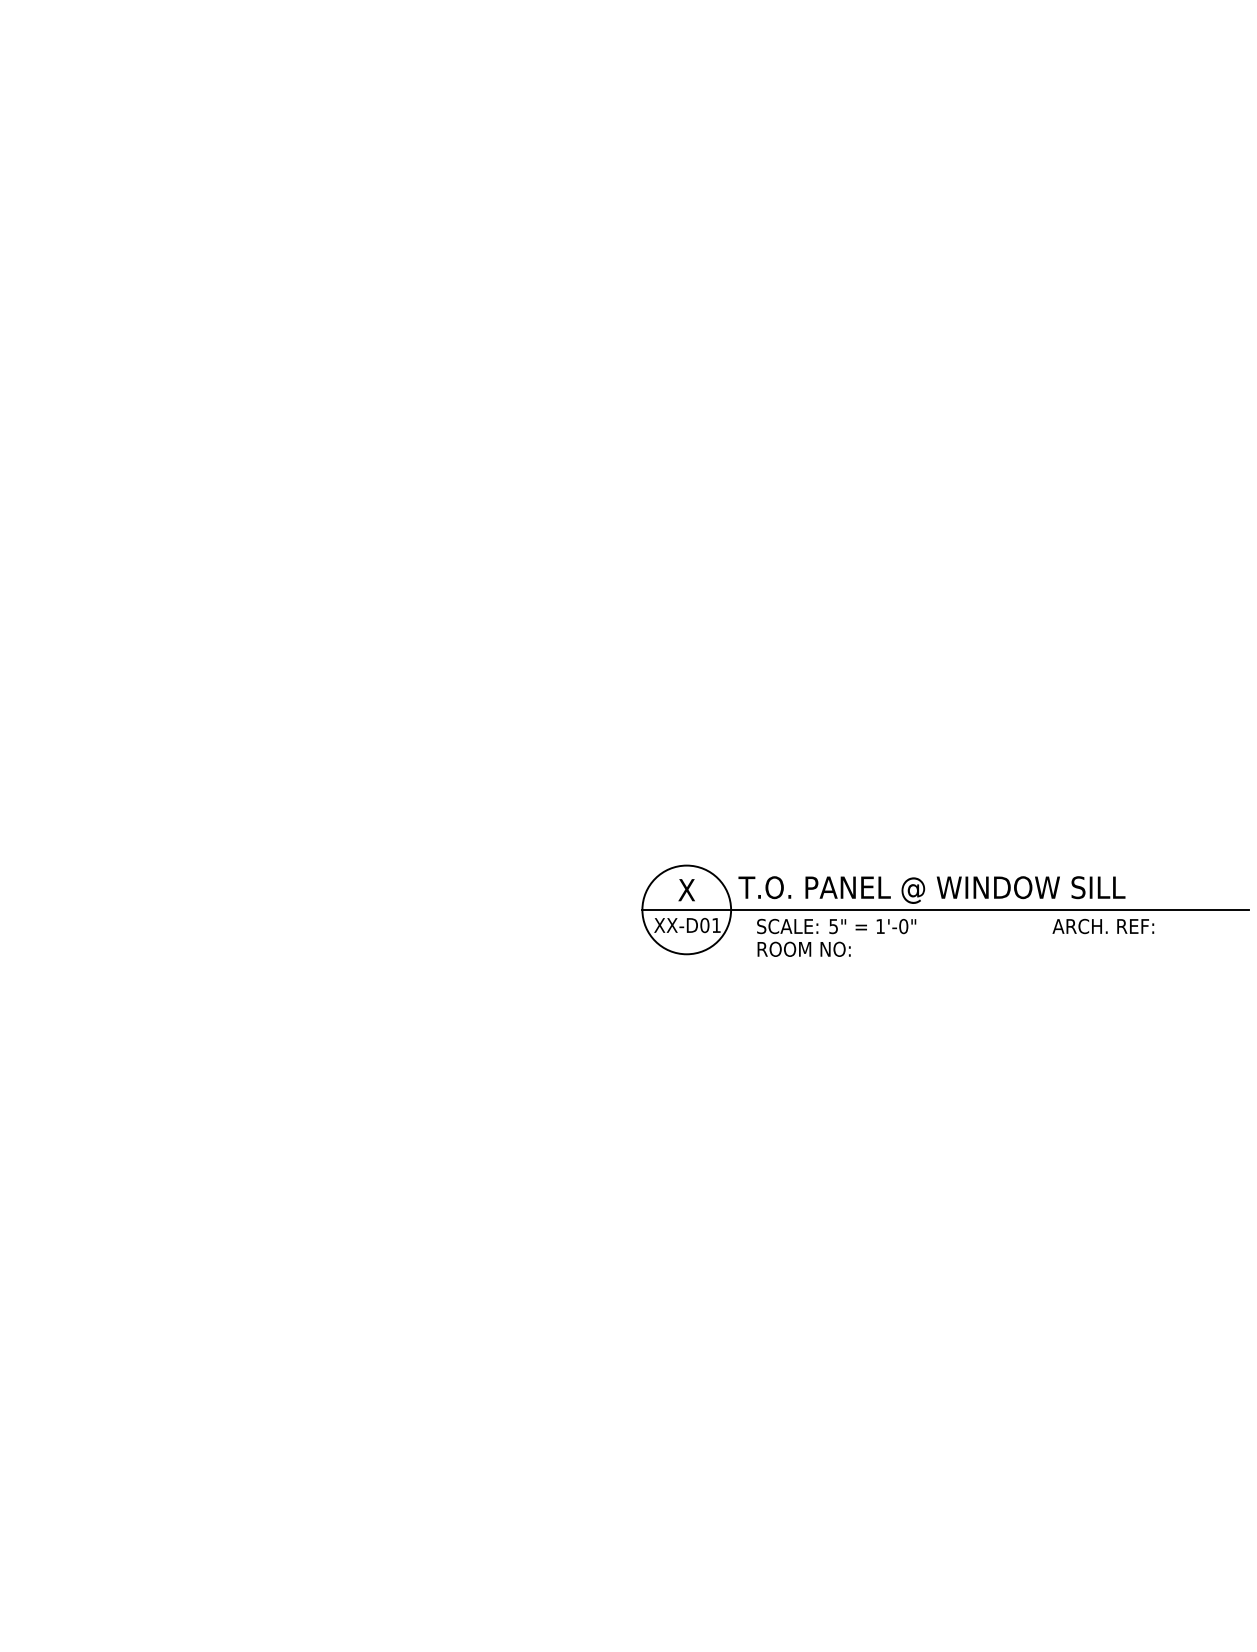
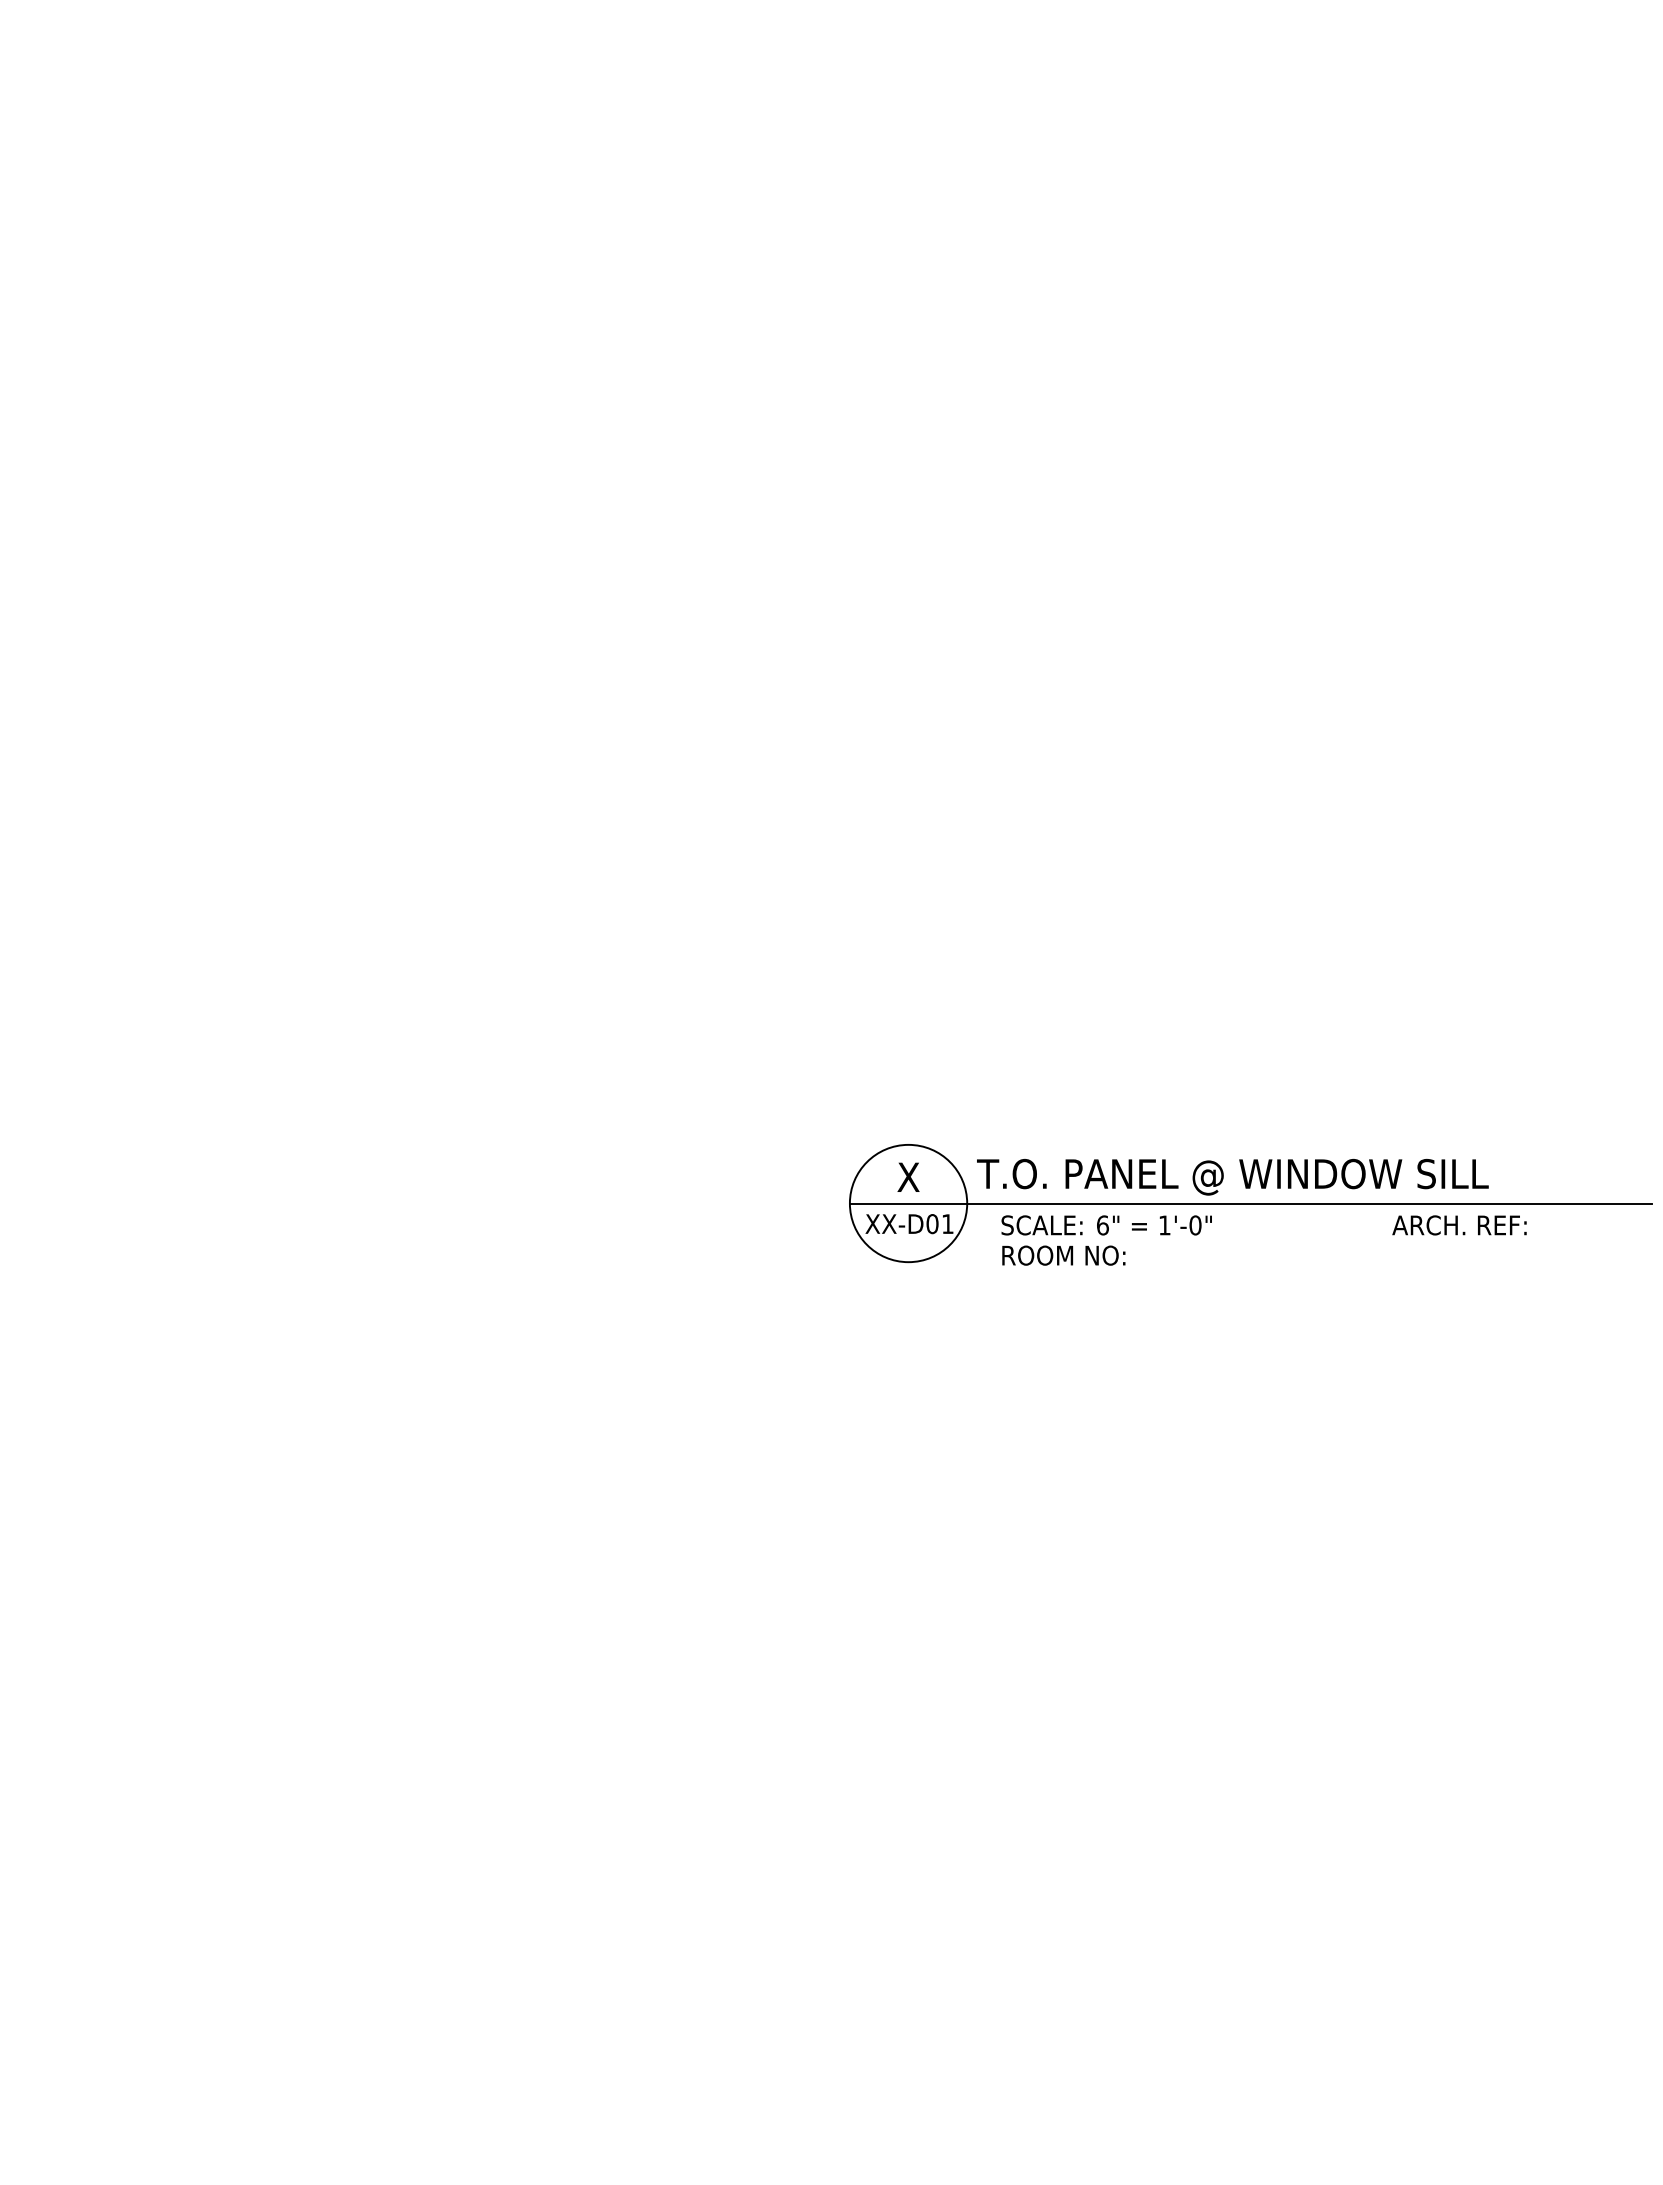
text: (833, 926) -> (1102, 1225), 5" -> 6"

